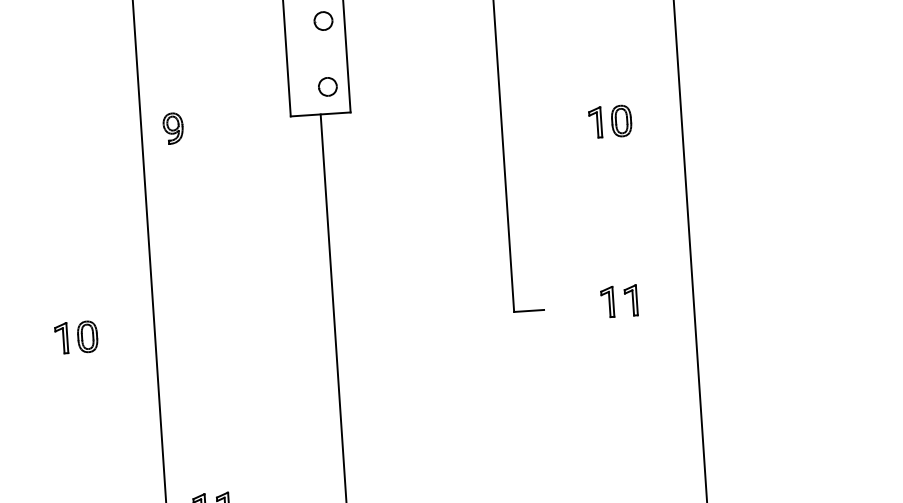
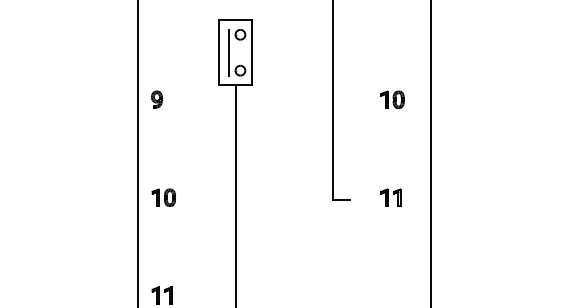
line: (305, 54) -> (229, 52), added
part: (172, 128) -> (156, 99), moved
part: (75, 337) -> (163, 197), moved

